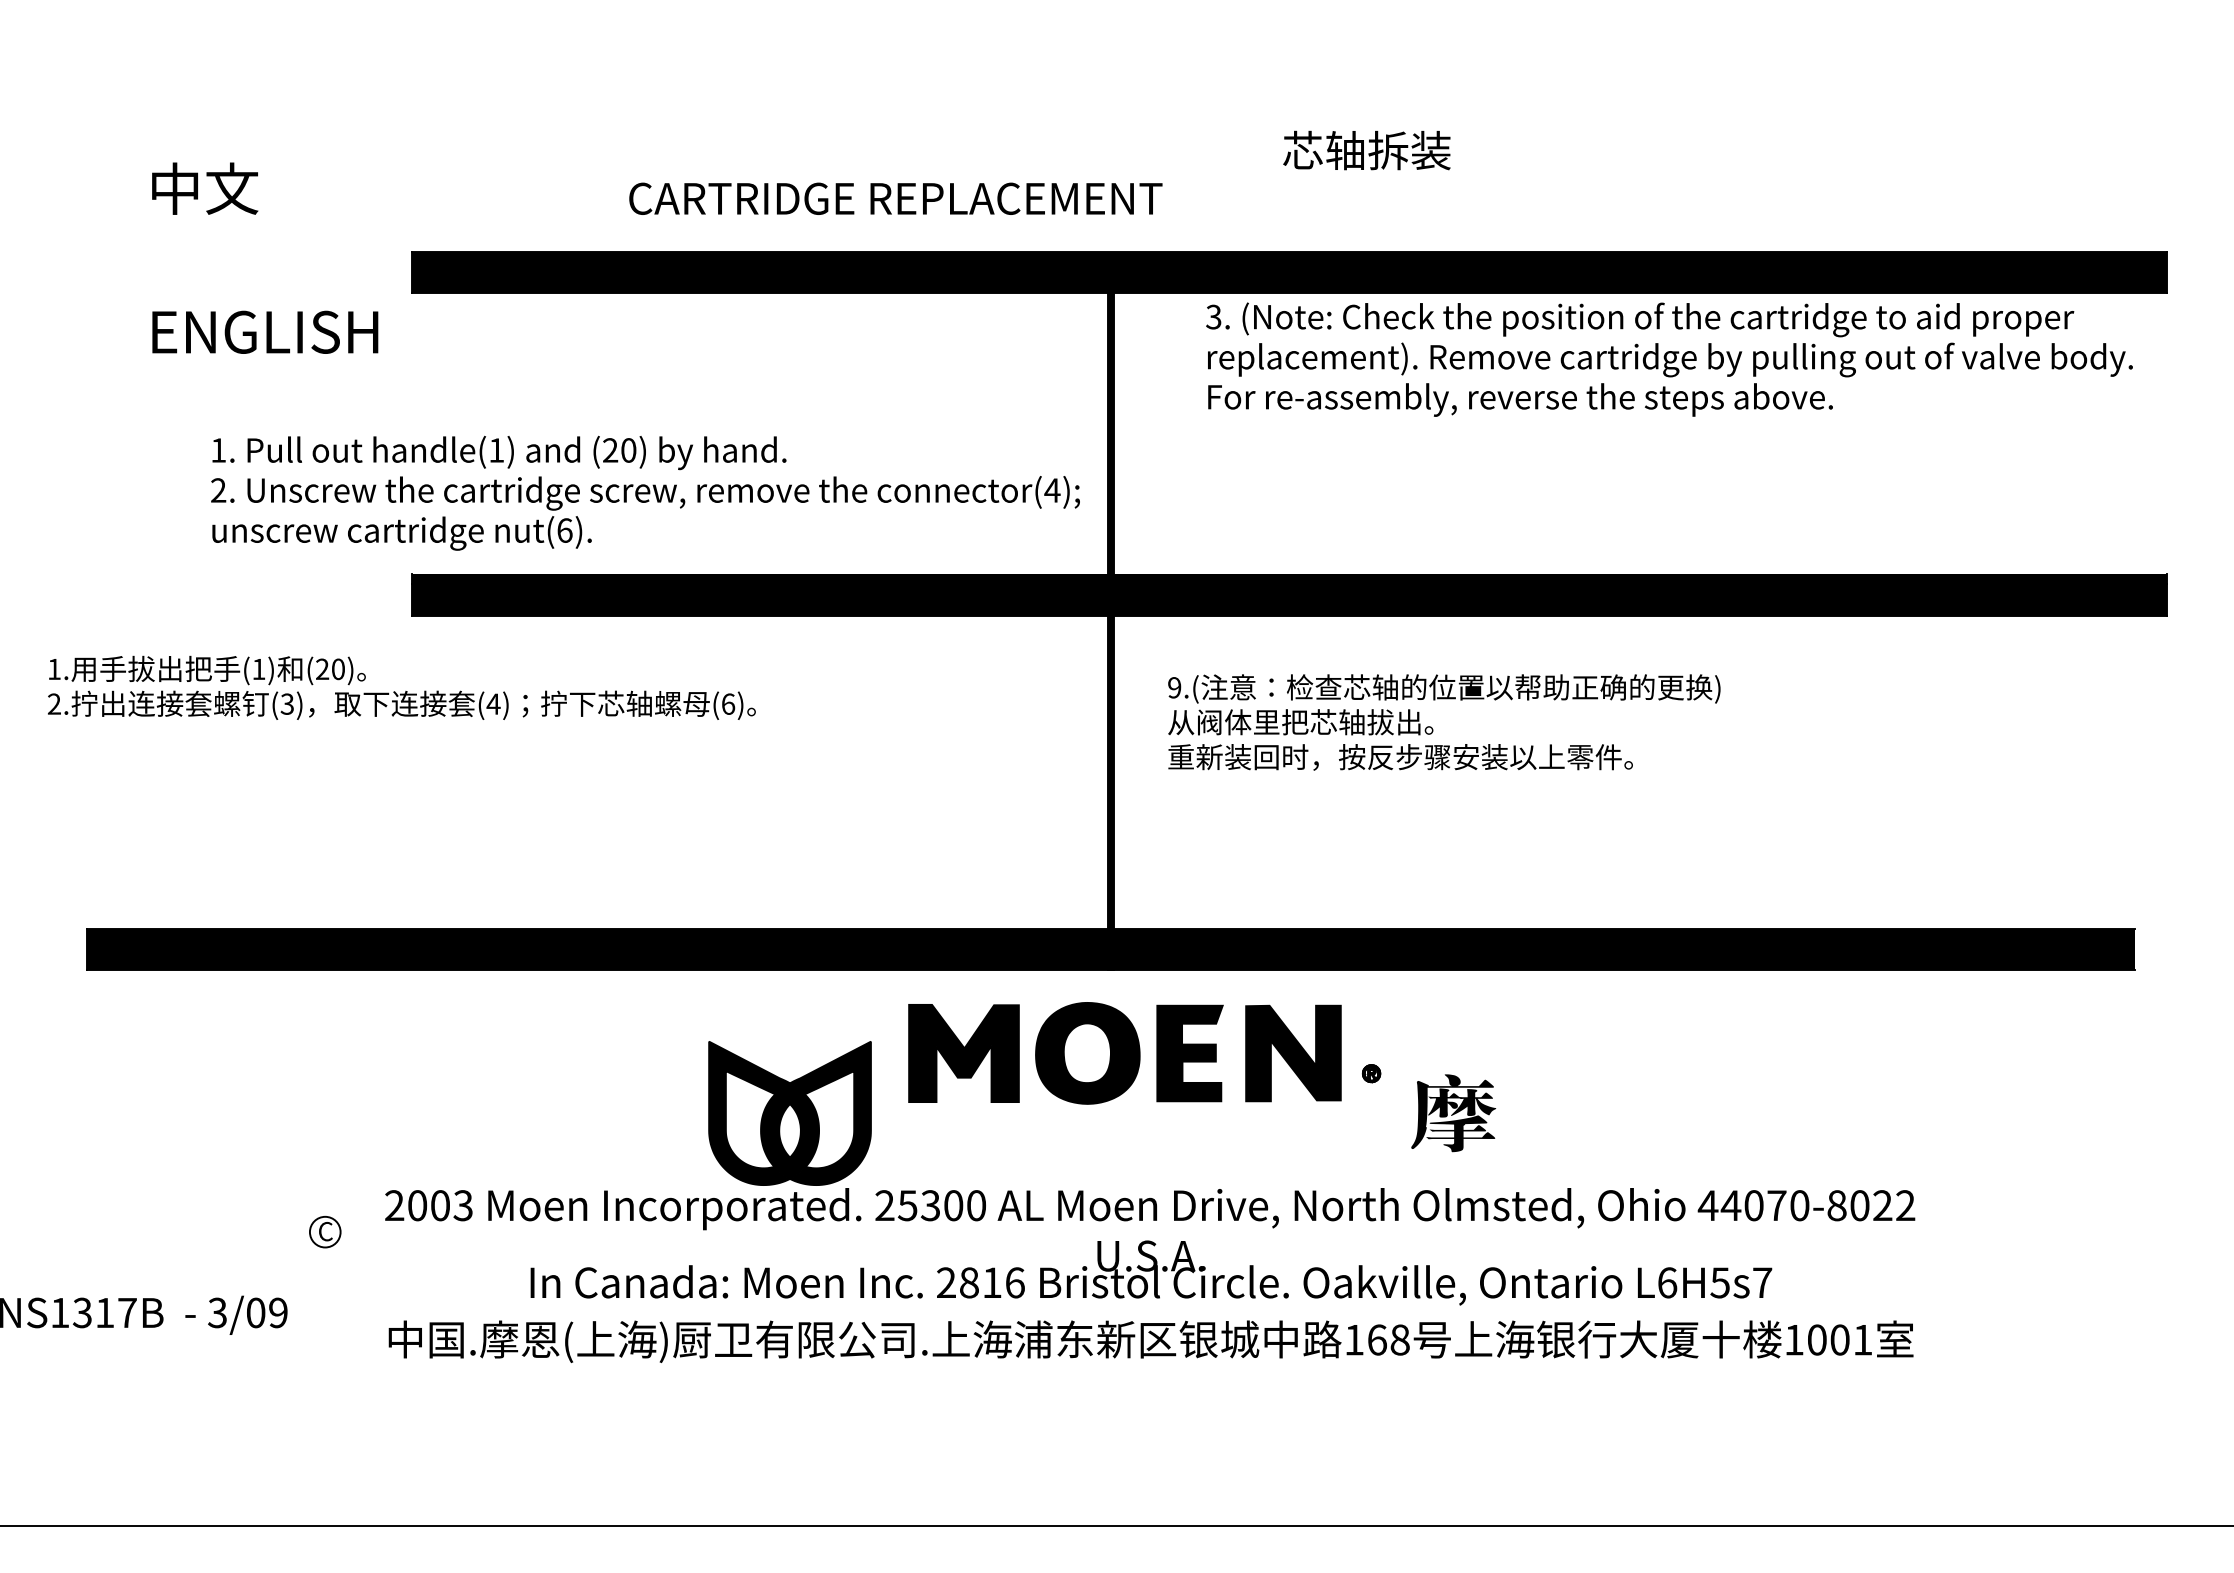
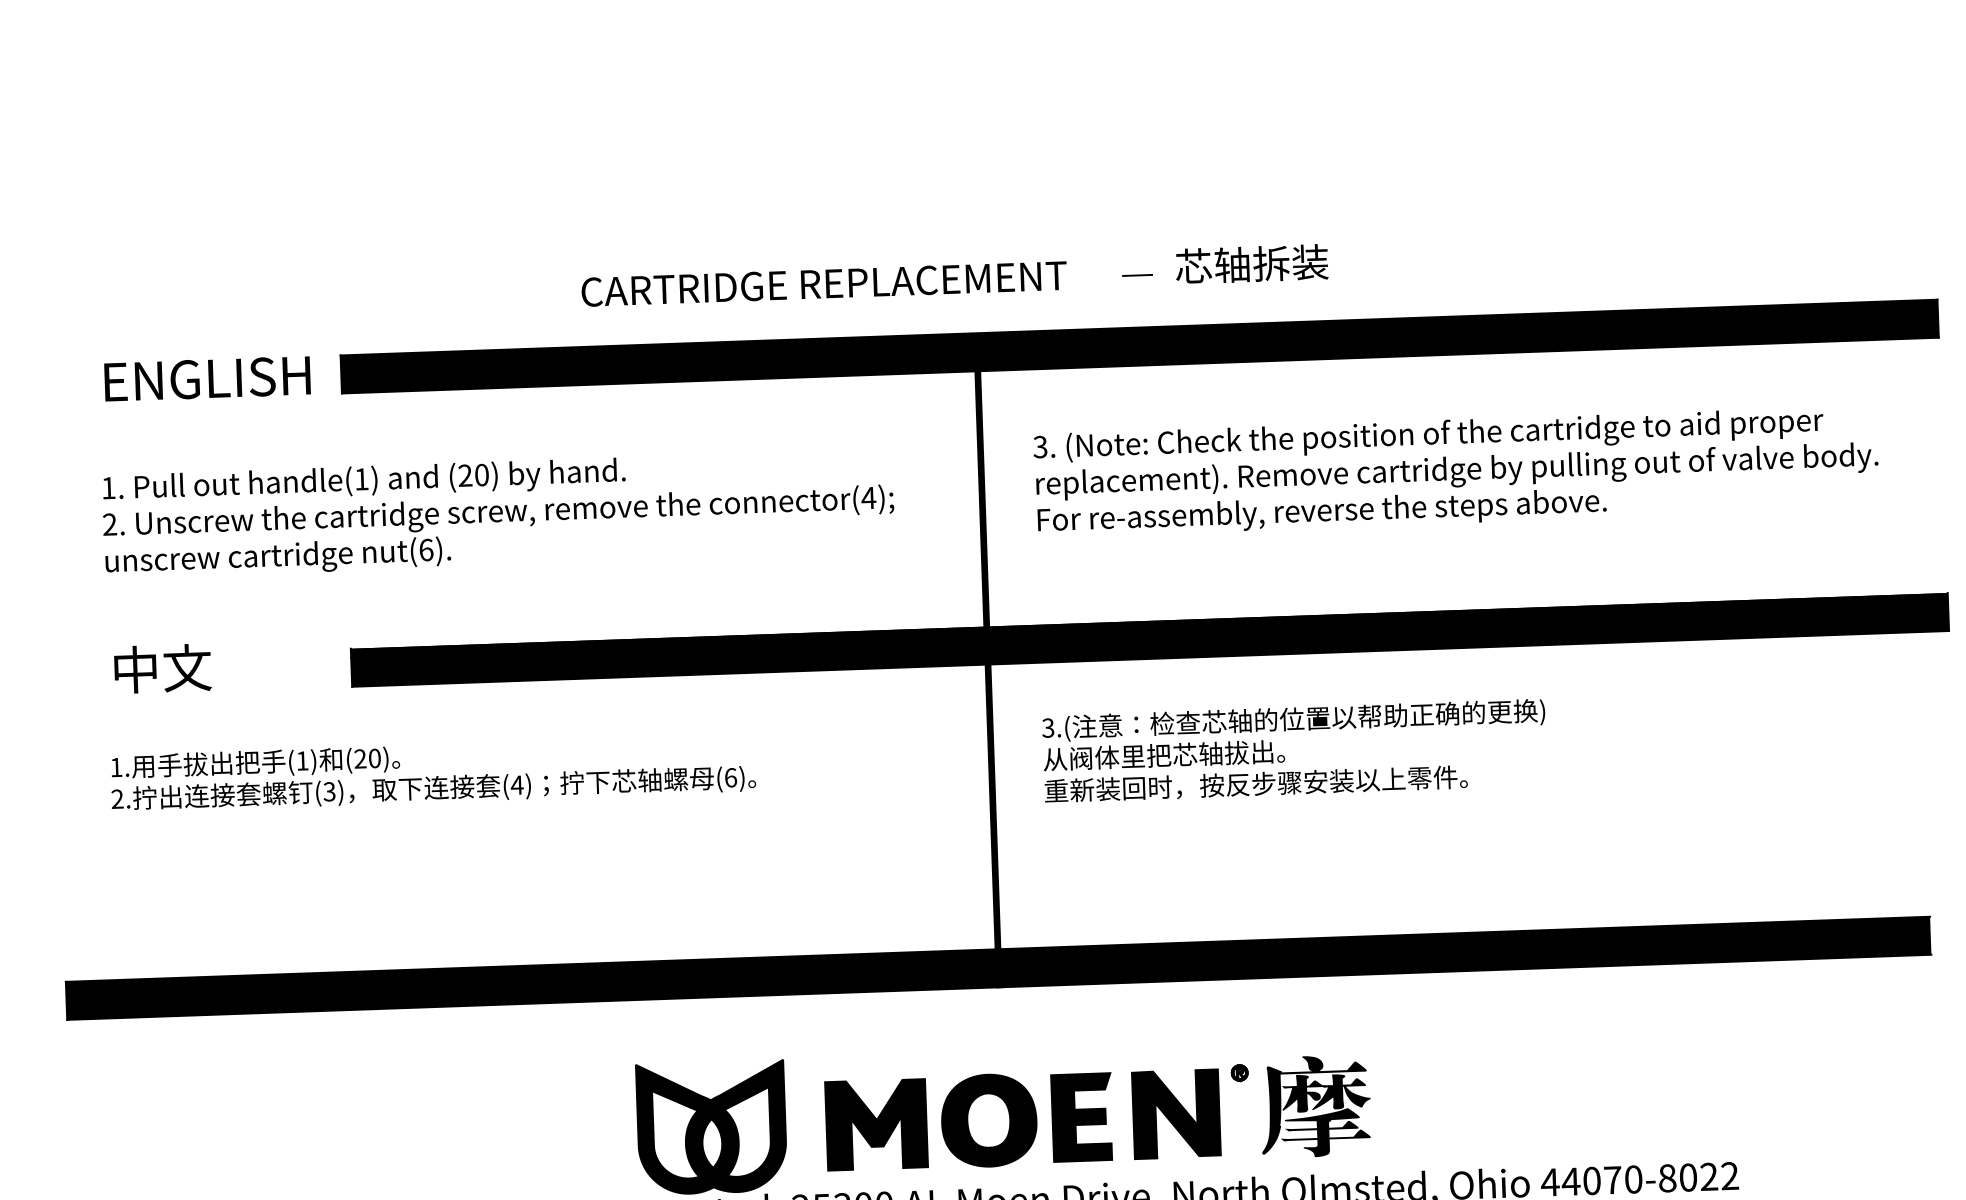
text: (1366, 150) -> (1251, 264), moved
text: (205, 188) -> (163, 668), moved
line: (1289, 194) -> (1137, 275), added
text: (895, 198) -> (823, 283), moved
text: (265, 331) -> (207, 378), moved
text: (1669, 359) -> (1456, 471), moved
text: (645, 492) -> (498, 512), moved
text: (401, 687) -> (432, 773), moved
text: (1174, 687) -> (1048, 727), 9.( -> 3.(
part: (1124, 1053) -> (1022, 1119), moved
part: (1453, 1112) -> (1315, 1105), size x1.43

